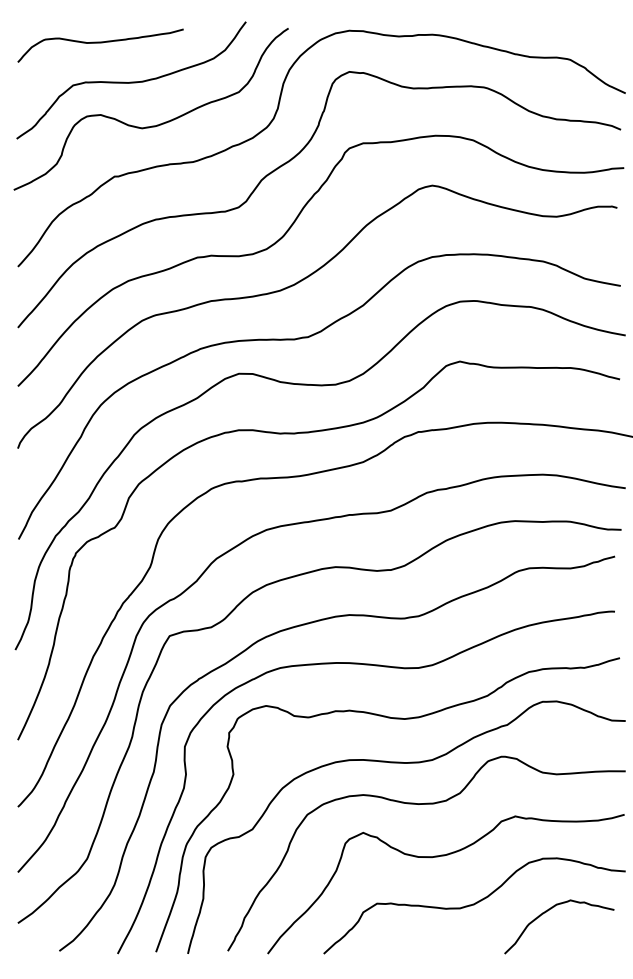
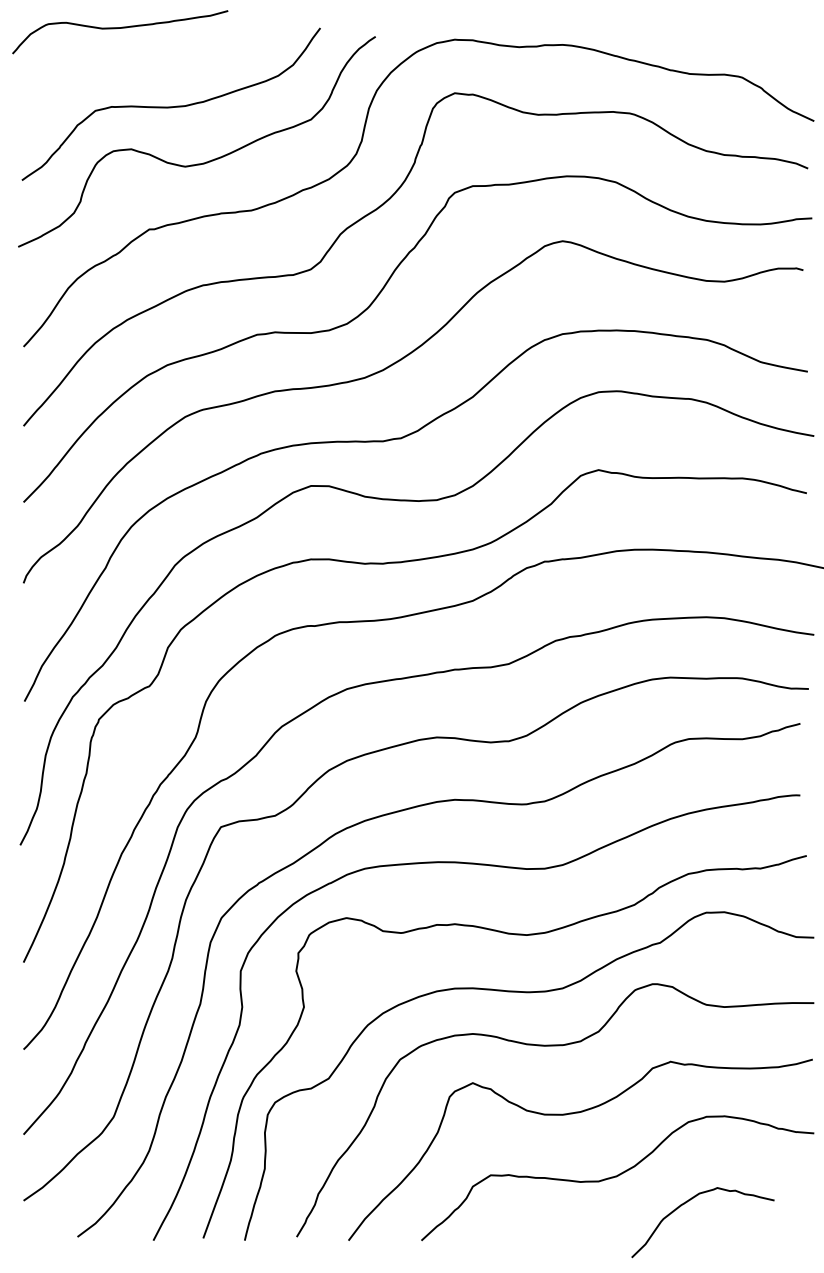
curve: (100, 42) -> (120, 28), moved
curve: (549, 910) -> (689, 1201), moved

